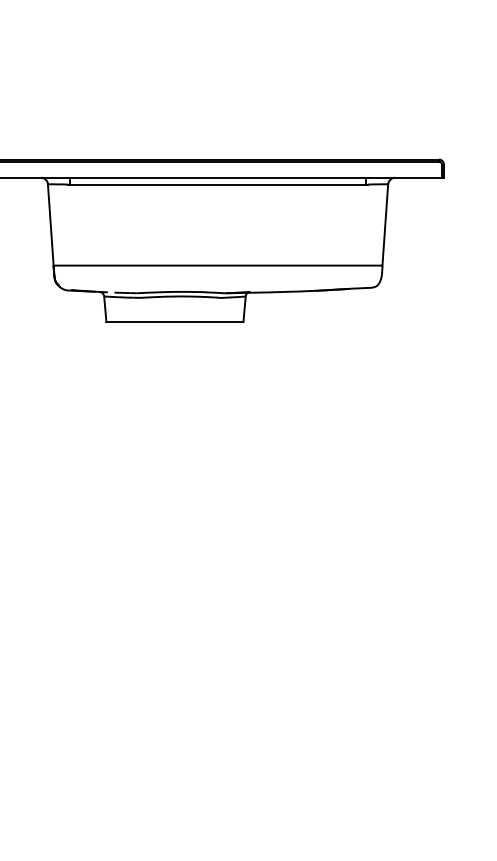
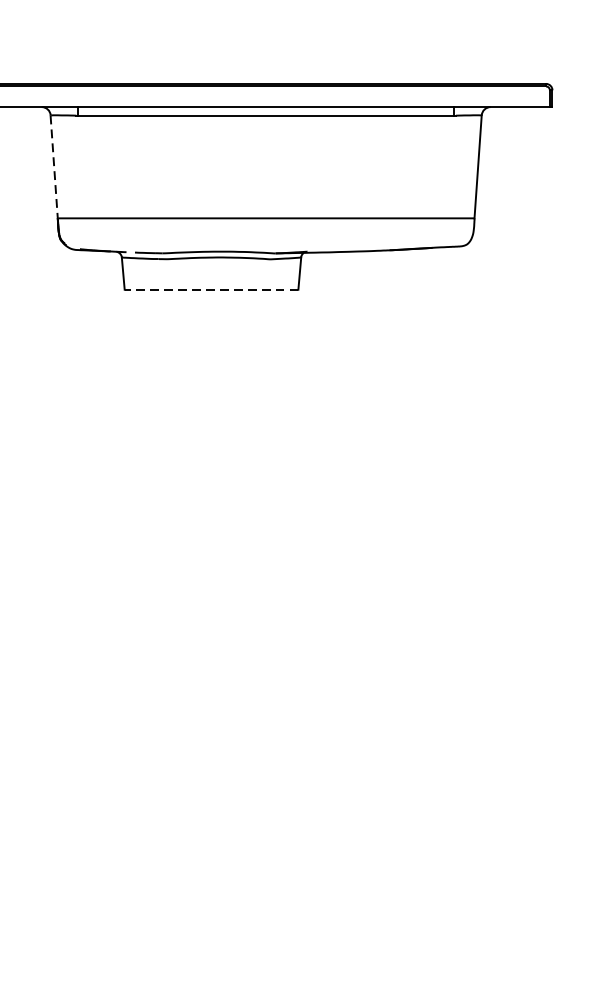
line: (50, 225) -> (53, 167), solid -> dashed
line: (174, 321) -> (210, 289), solid -> dashed

